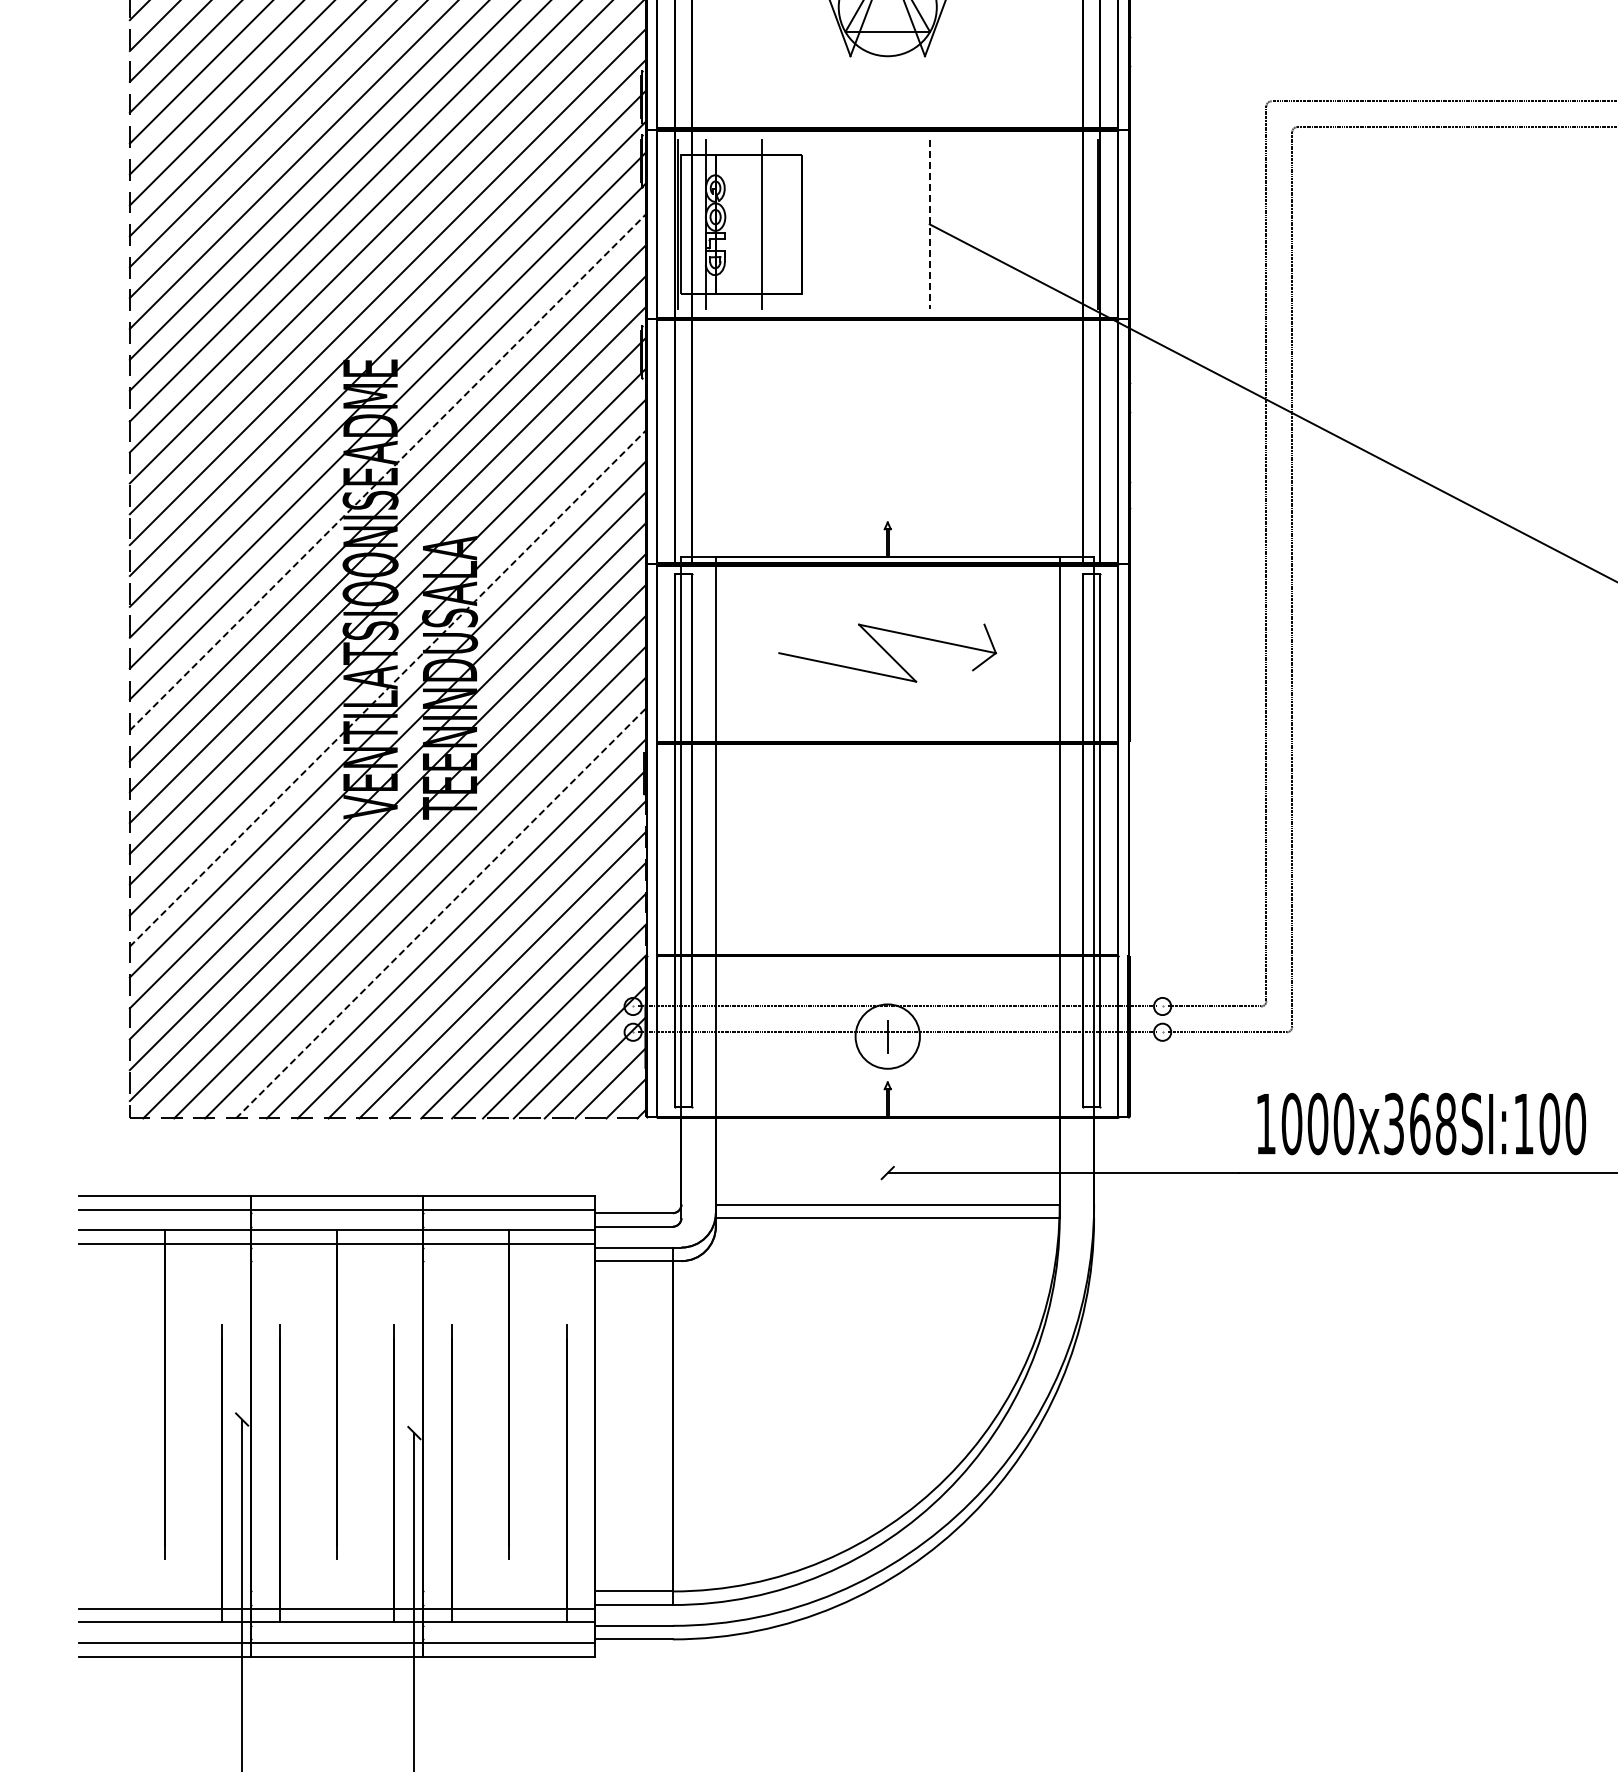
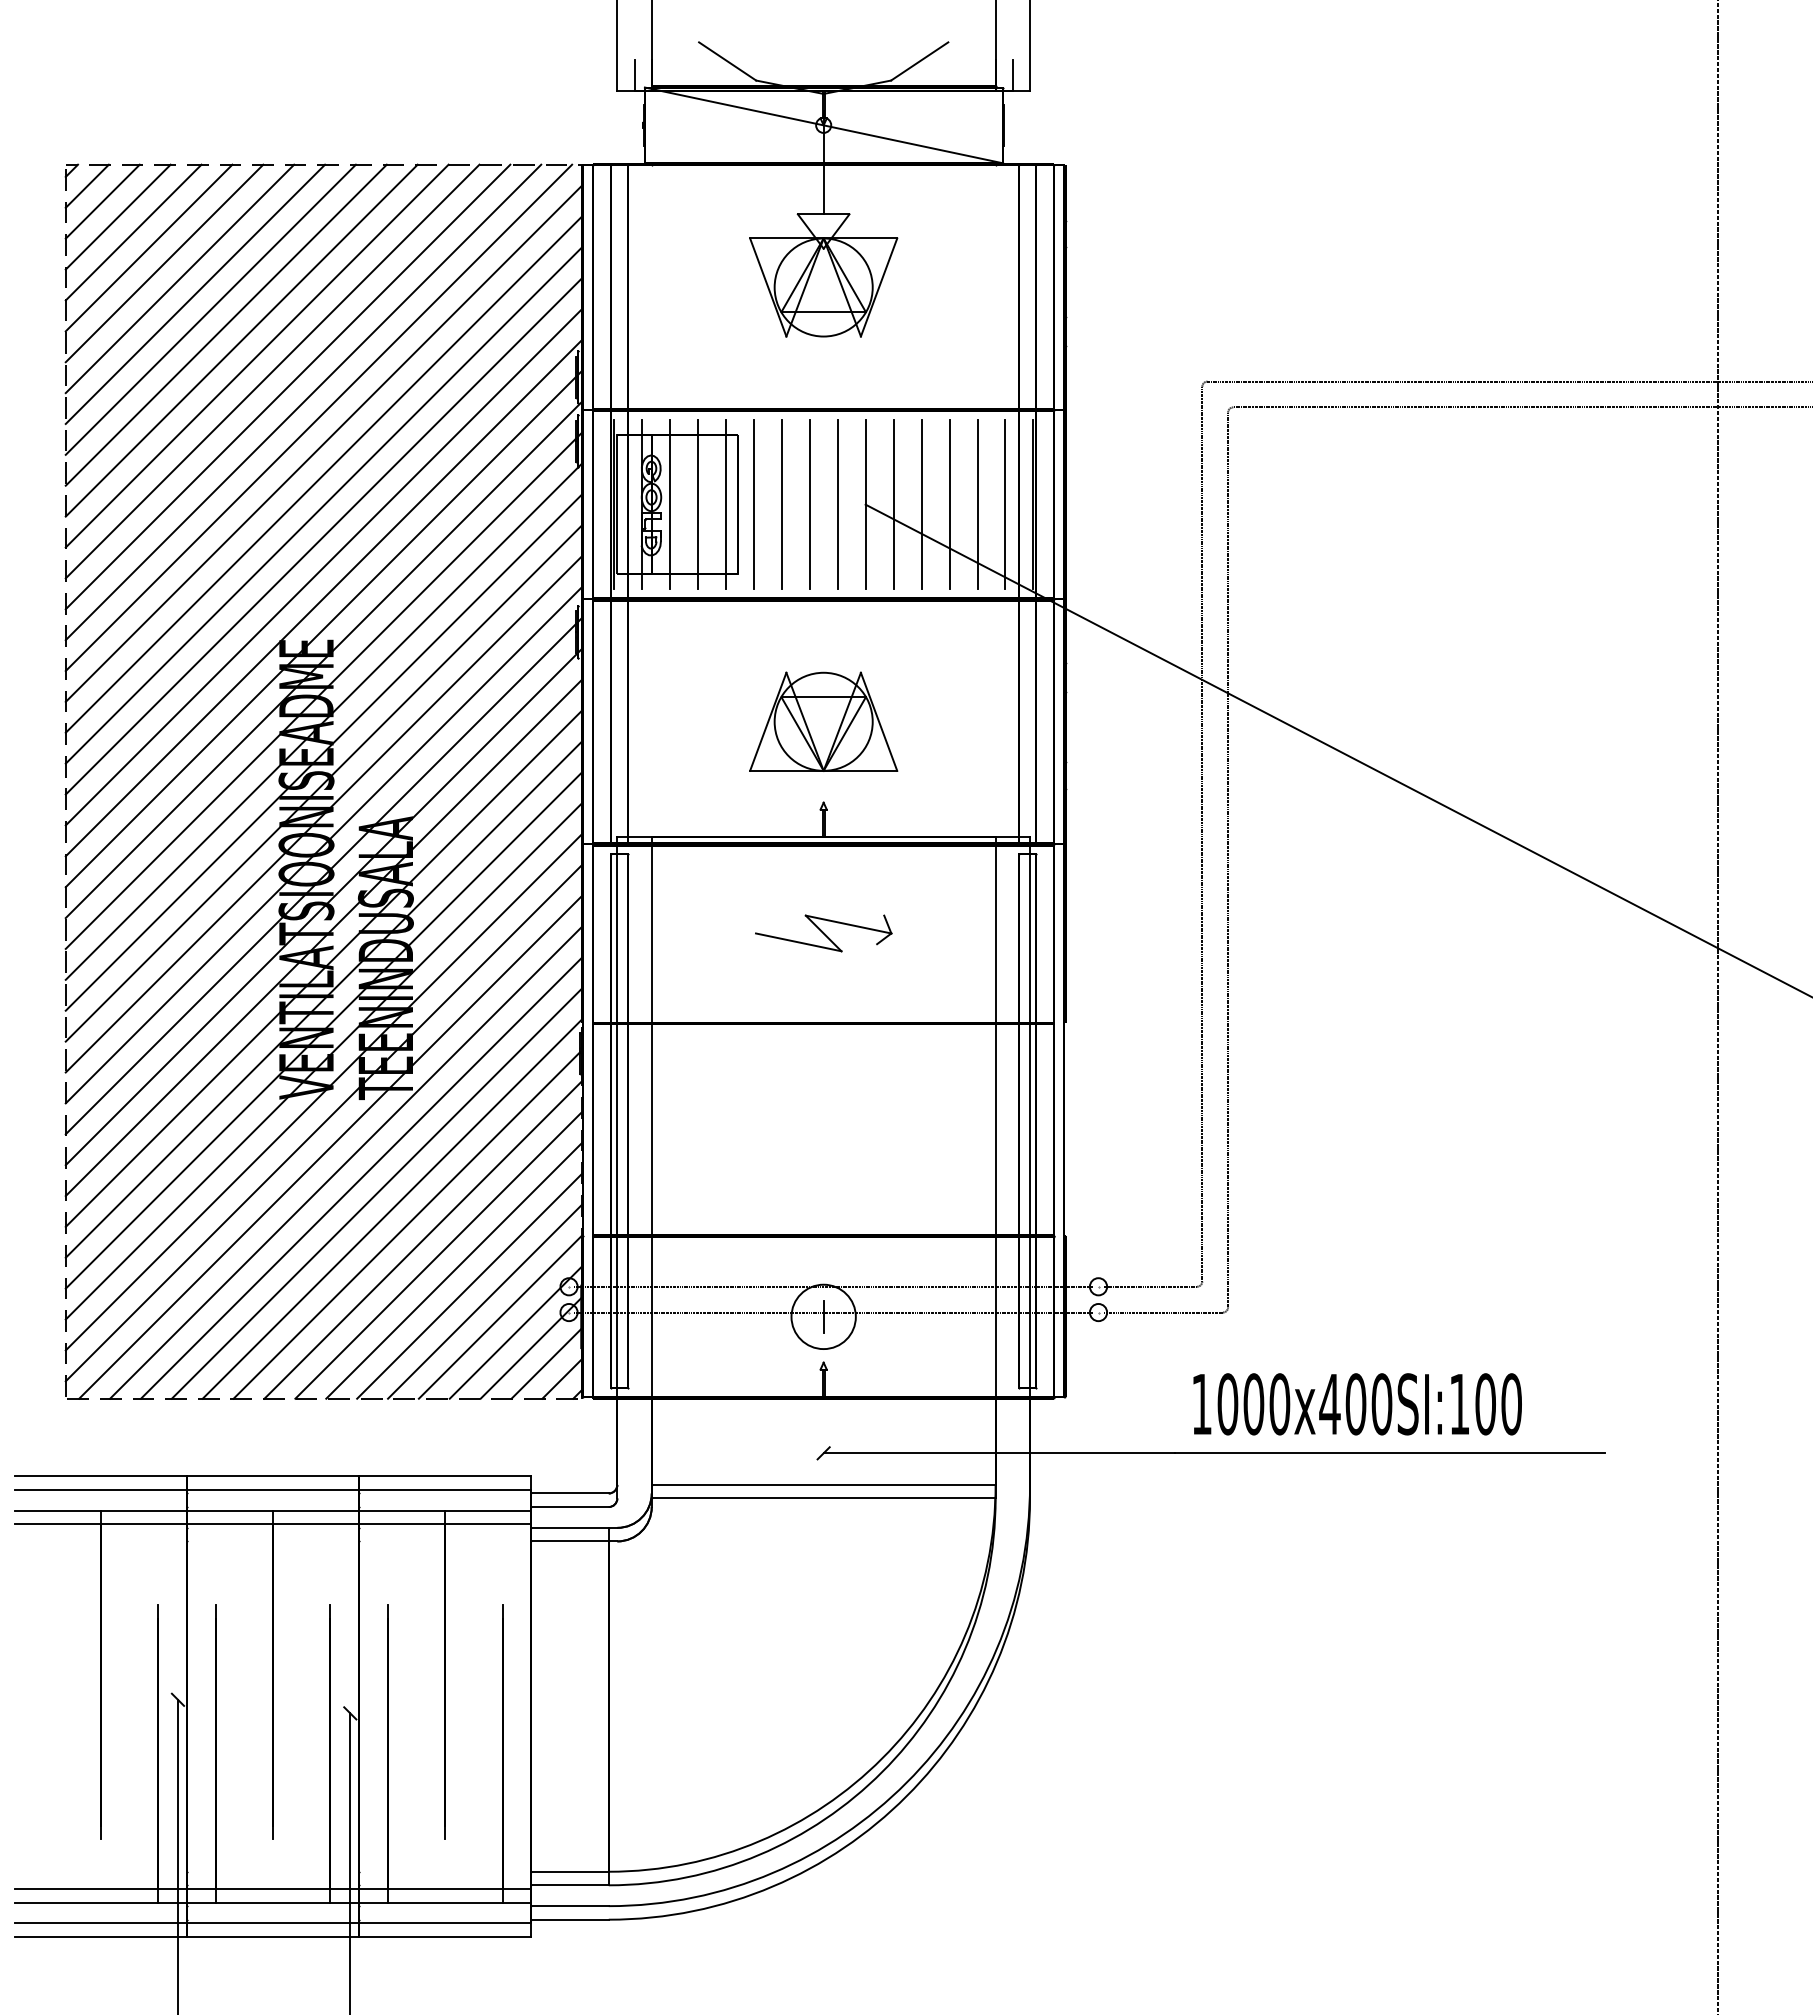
line: (733, 224) -> (669, 504), added
line: (789, 224) -> (725, 504), added
line: (817, 224) -> (753, 504), added
line: (845, 224) -> (781, 504), added
line: (873, 224) -> (809, 504), added
line: (901, 224) -> (837, 504), added
line: (957, 224) -> (893, 504), added
line: (985, 224) -> (921, 504), added
line: (1013, 224) -> (949, 504), added
line: (1041, 224) -> (977, 504), added
line: (1069, 224) -> (1005, 504), added
line: (929, 225) -> (865, 505), dashed -> solid
part: (887, 441) -> (823, 721), added
line: (387, 472) -> (323, 752), dashed -> solid
part: (887, 653) -> (823, 933), size x0.62
line: (387, 689) -> (323, 969), dashed -> solid
line: (440, 913) -> (376, 1193), dashed -> solid
text: (1419, 1124) -> (1355, 1404), 1000x368SI:100 -> 1000x400SI:100

